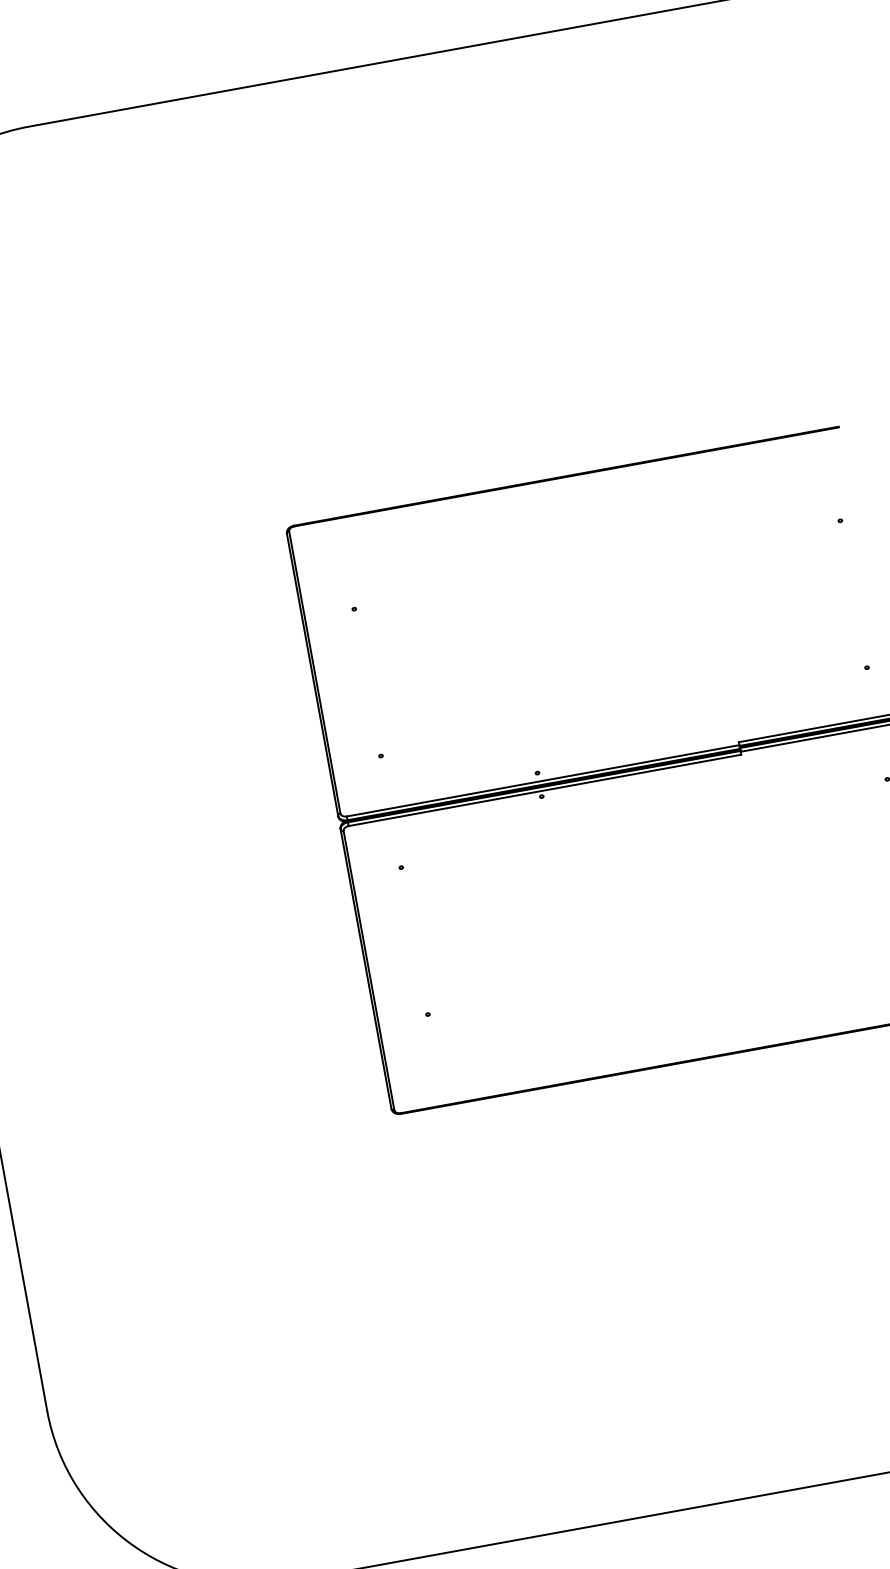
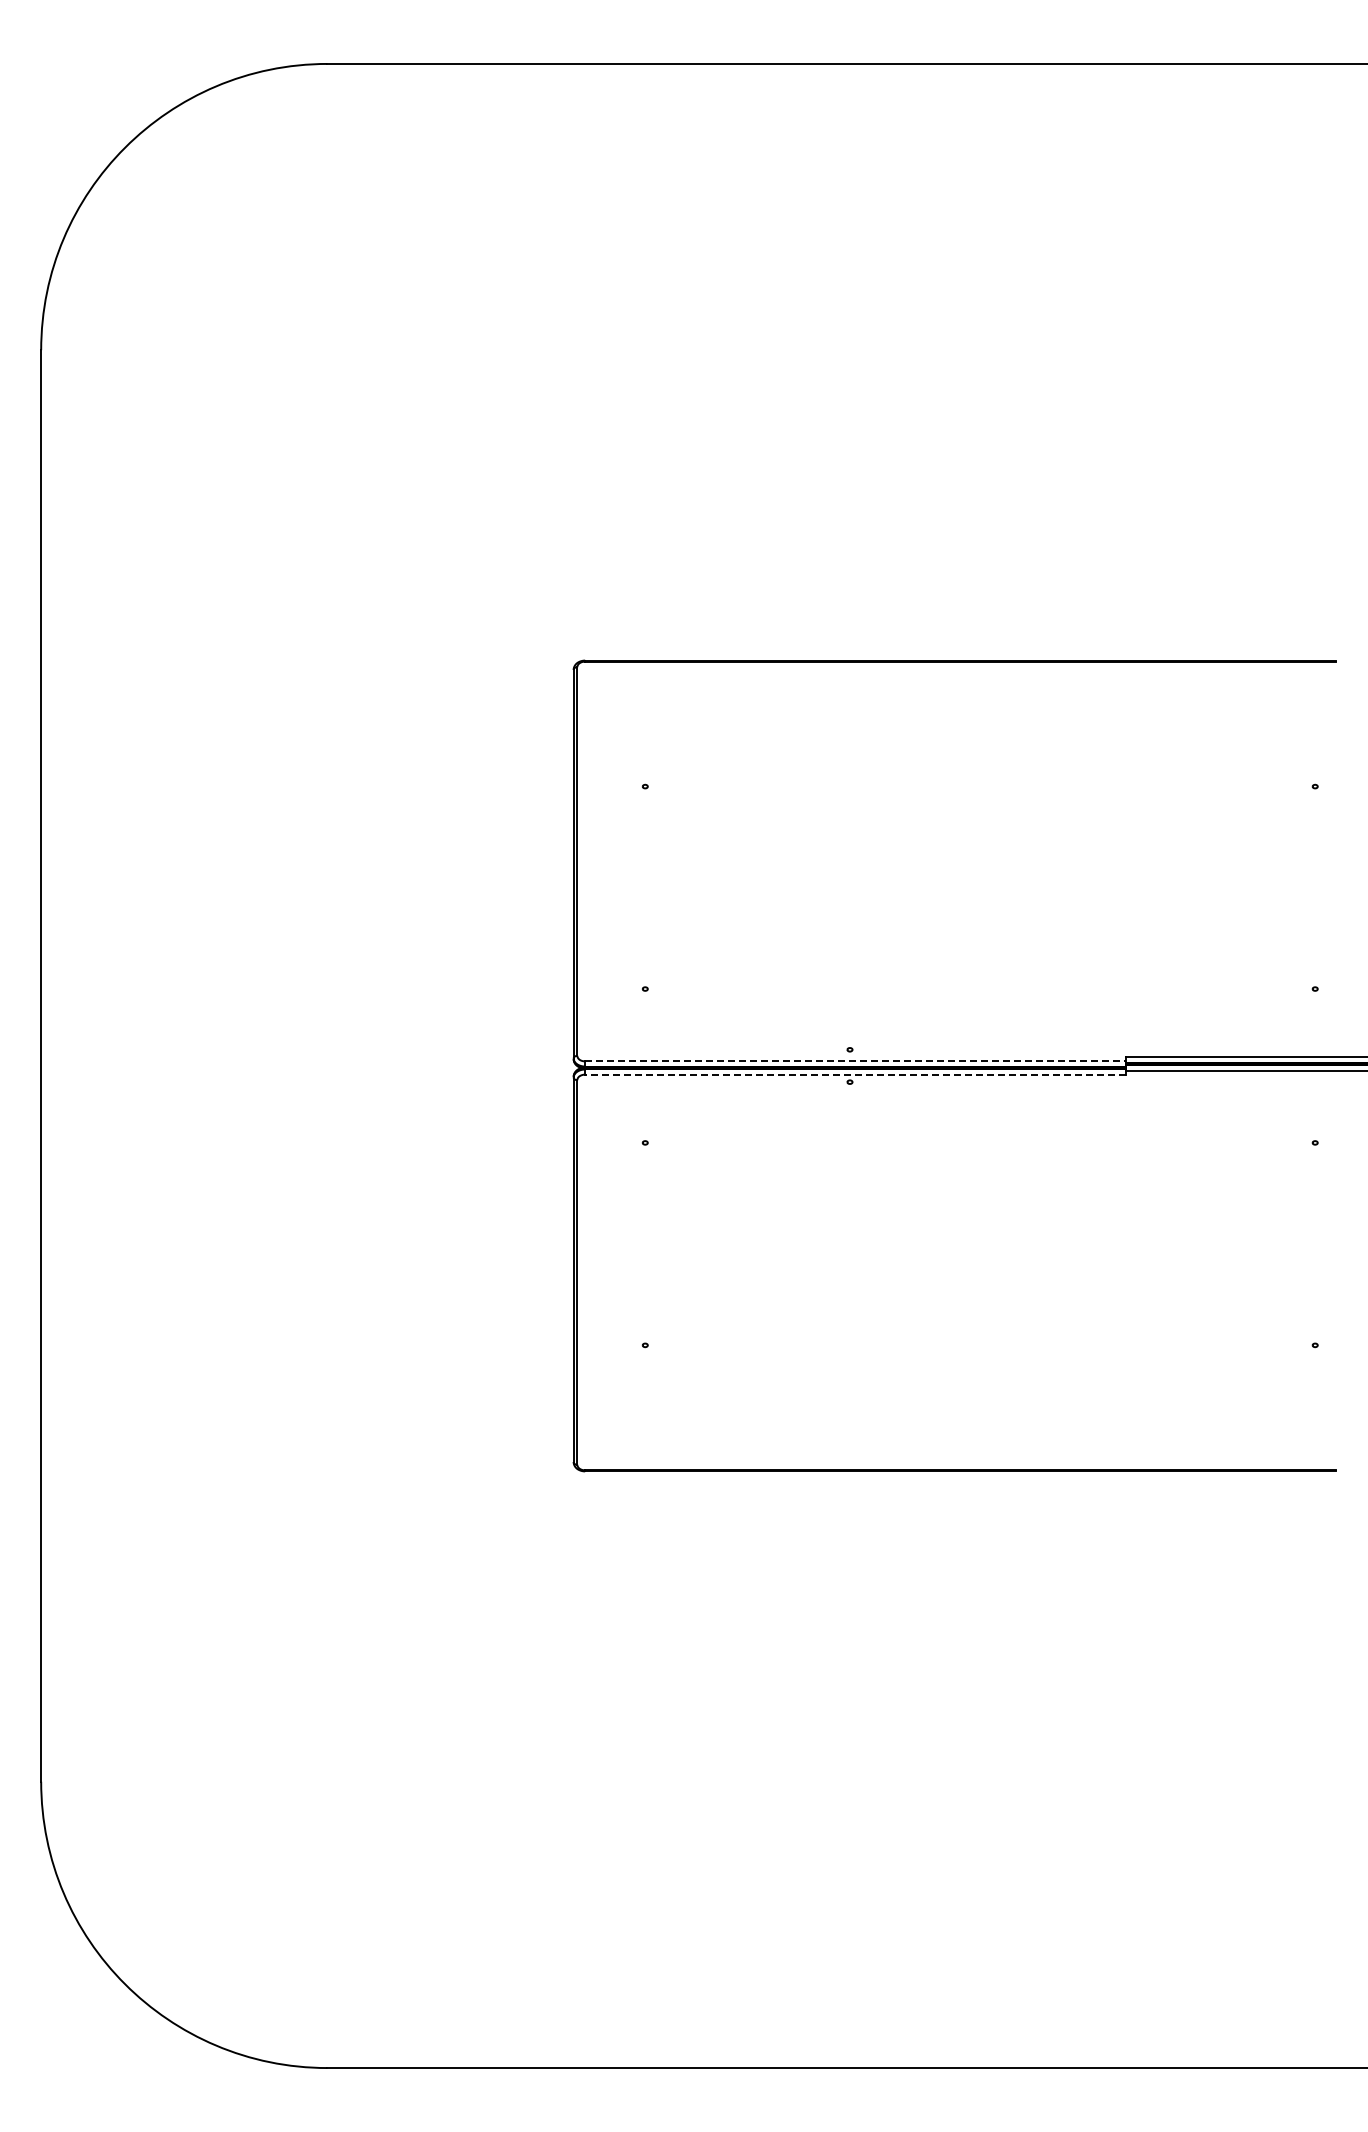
line: (543, 780) -> (855, 1061), solid -> dashed
line: (544, 790) -> (855, 1074), solid -> dashed

